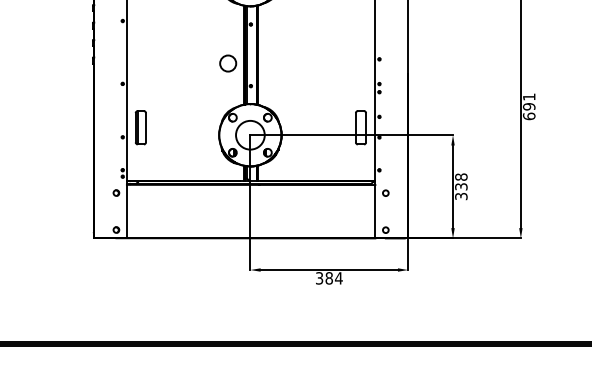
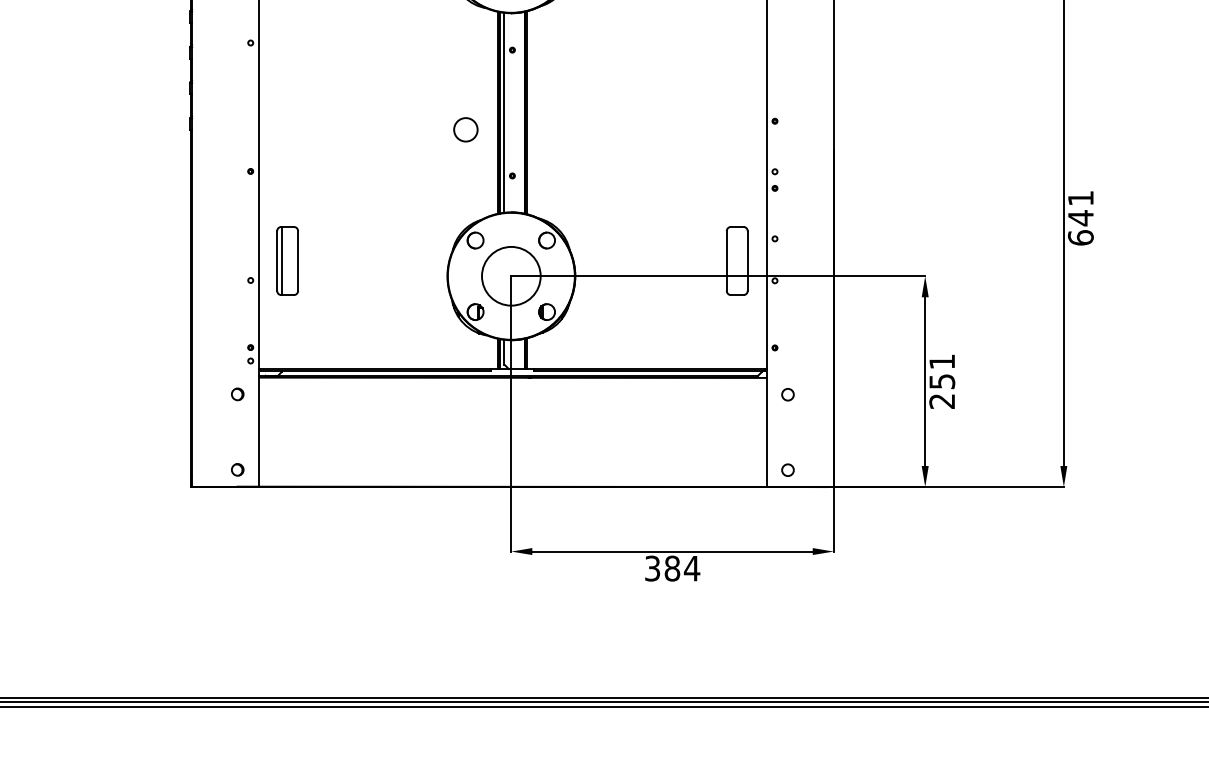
circle: (227, 63) -> (464, 129), size x0.71
text: (529, 106) -> (1081, 217), 691 -> 641
text: (461, 186) -> (942, 380), 338 -> 251

